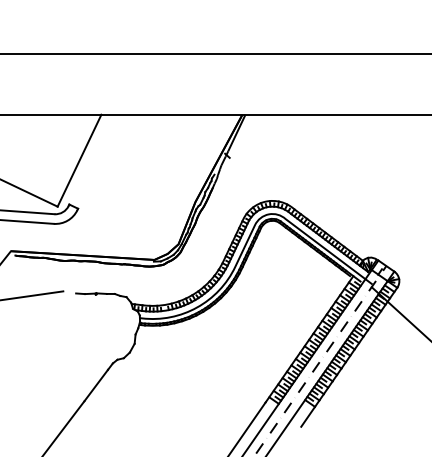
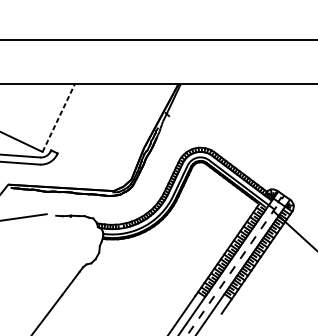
line: (79, 160) -> (58, 118), solid -> dashed

